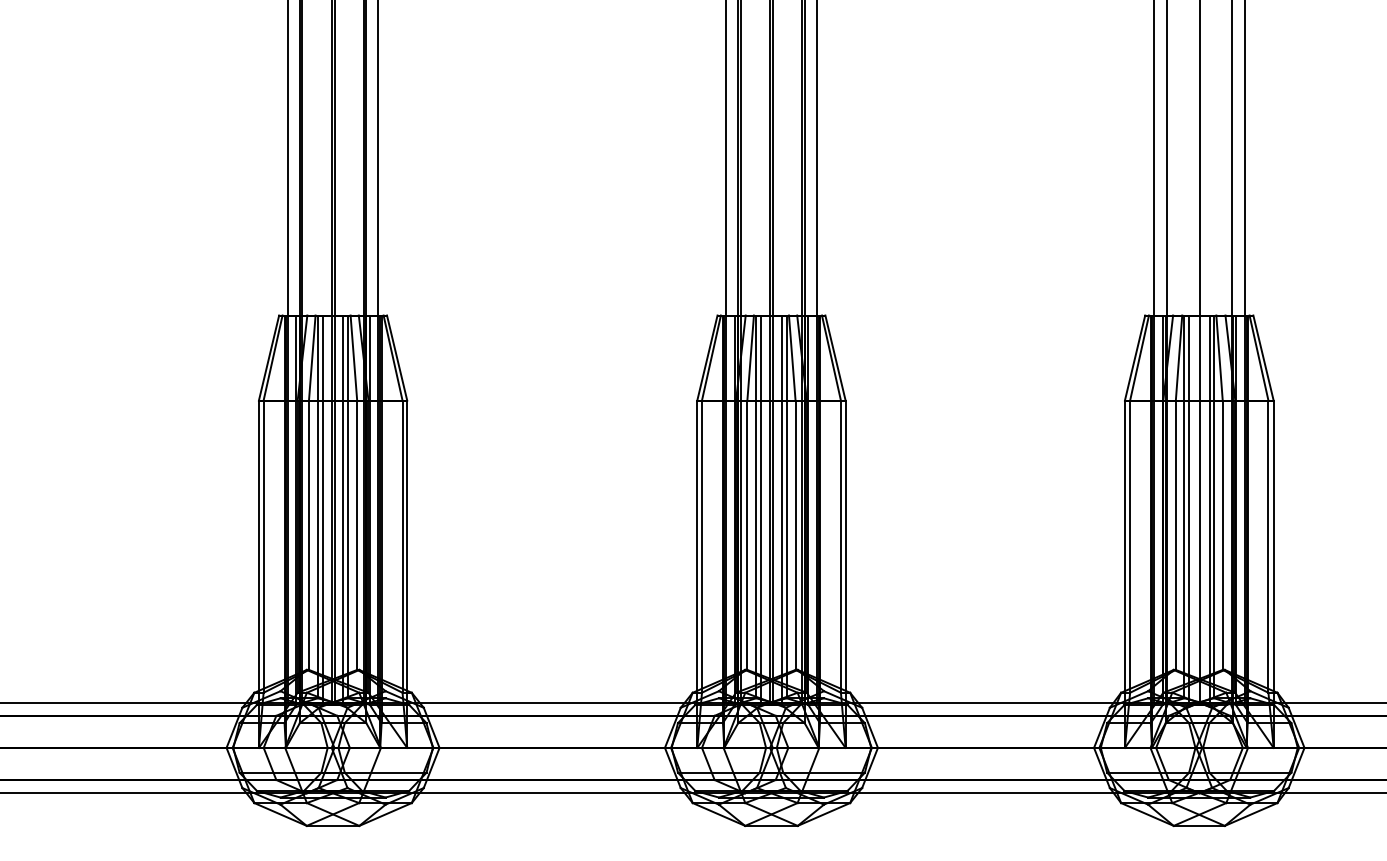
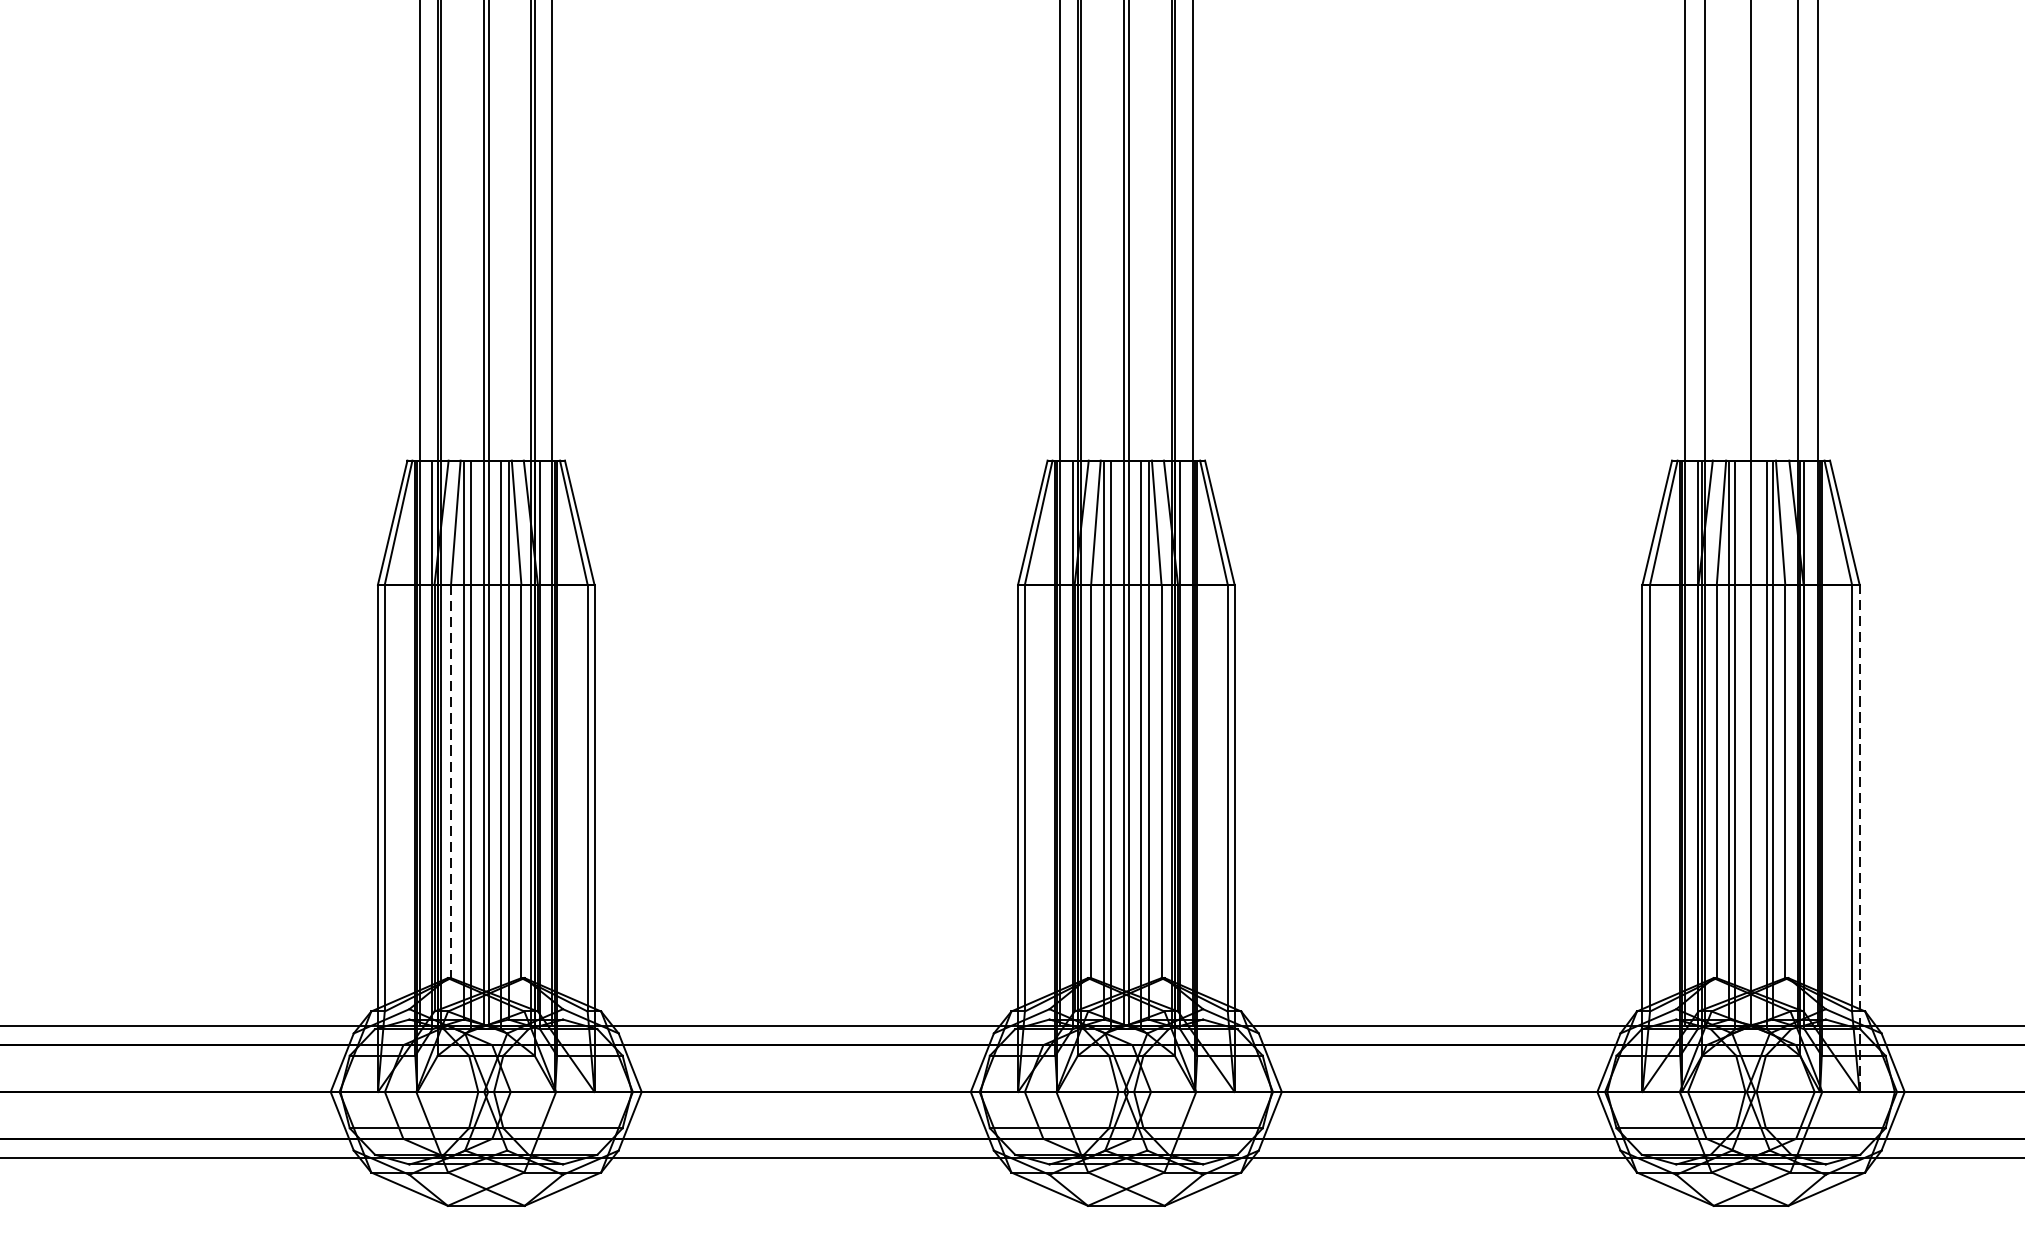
line: (308, 535) -> (450, 781), solid -> dashed
line: (1273, 574) -> (1859, 838), solid -> dashed

